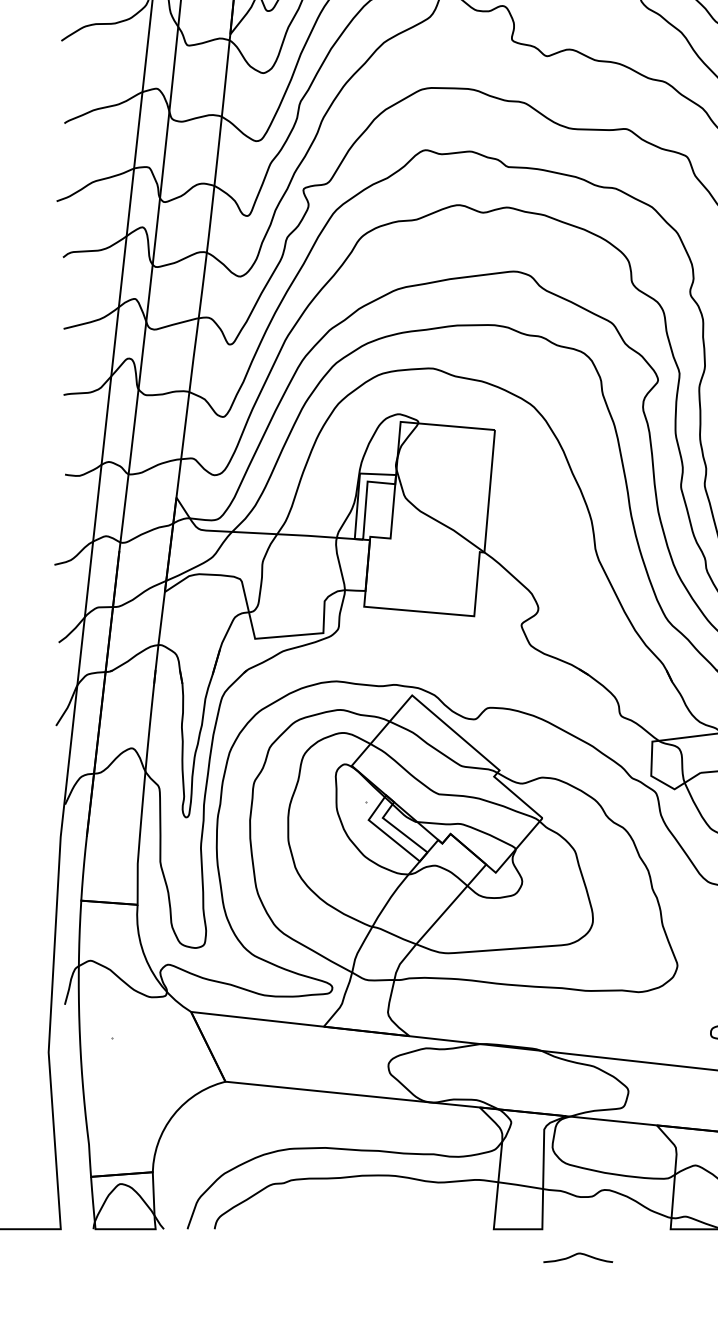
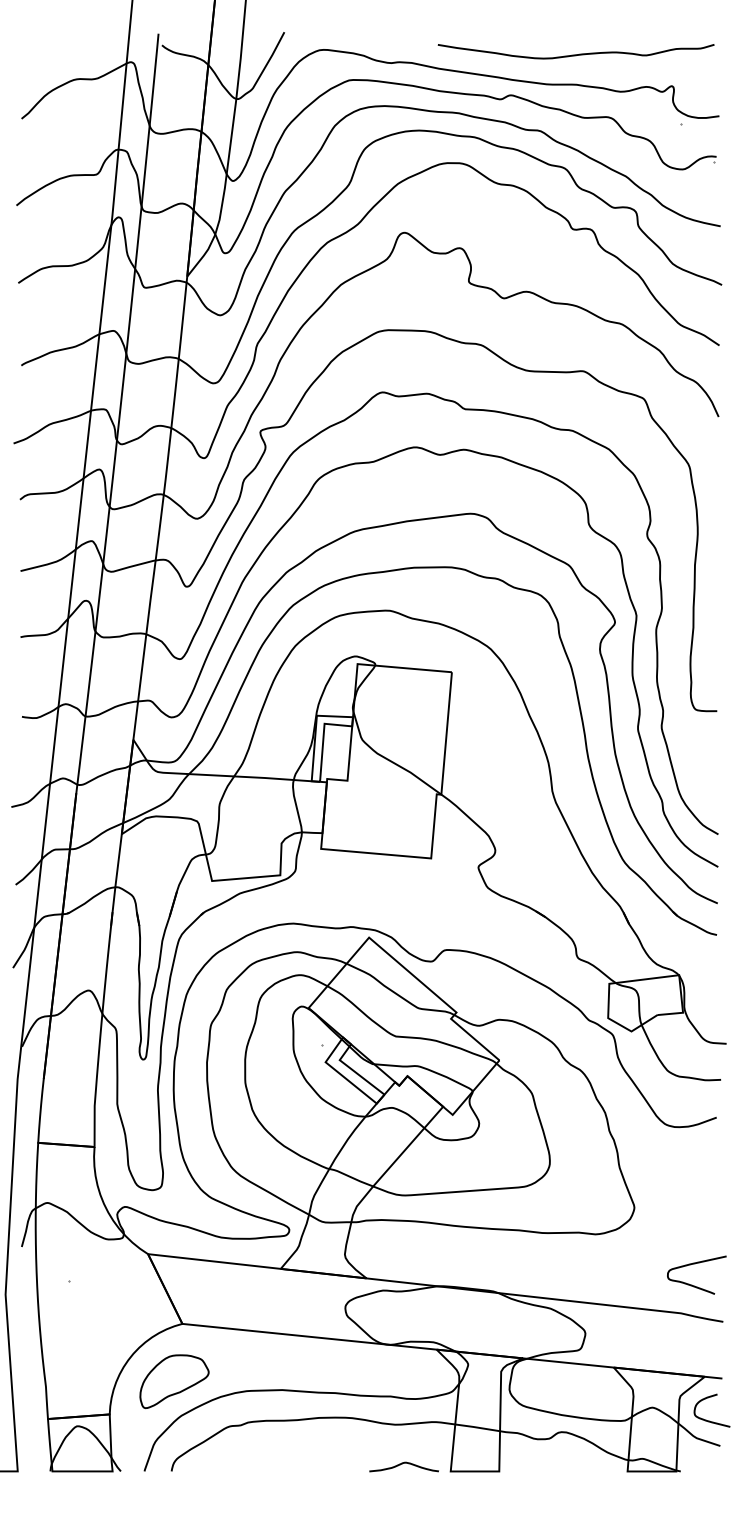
part: (217, 1139) -> (174, 1381), added
curve: (576, 1255) -> (402, 1464), moved

